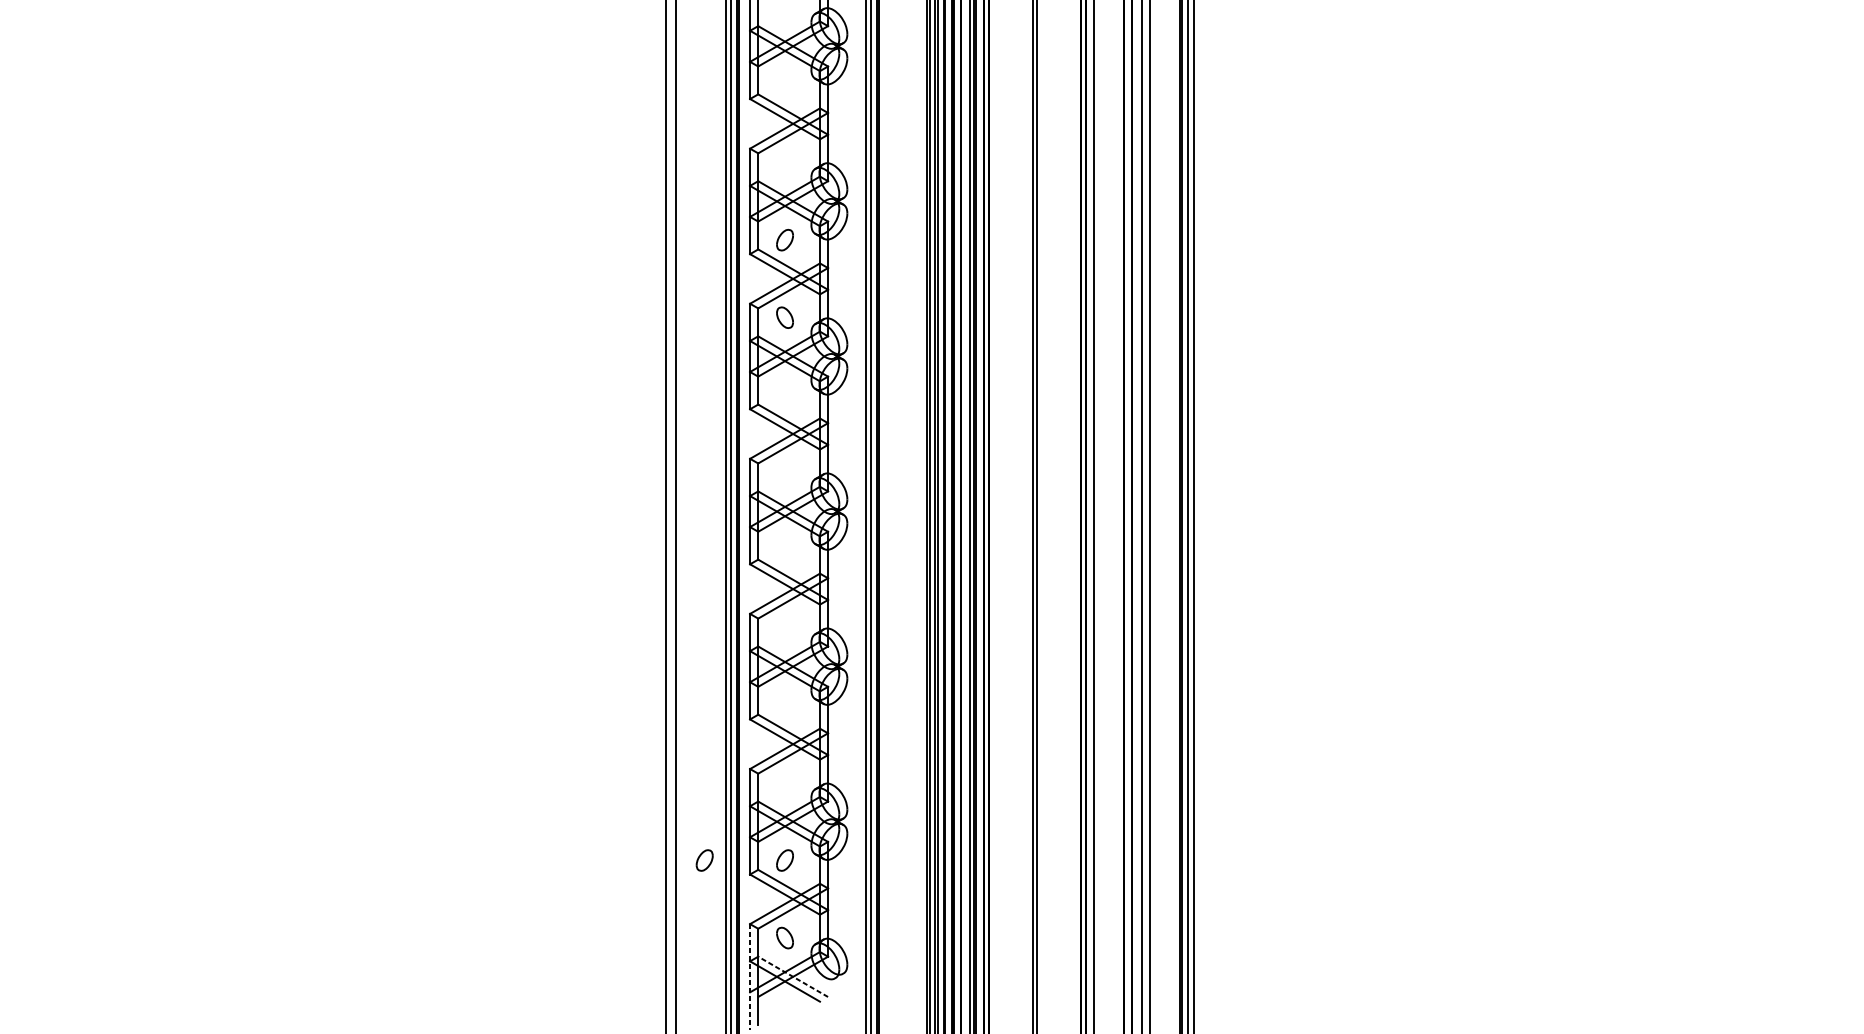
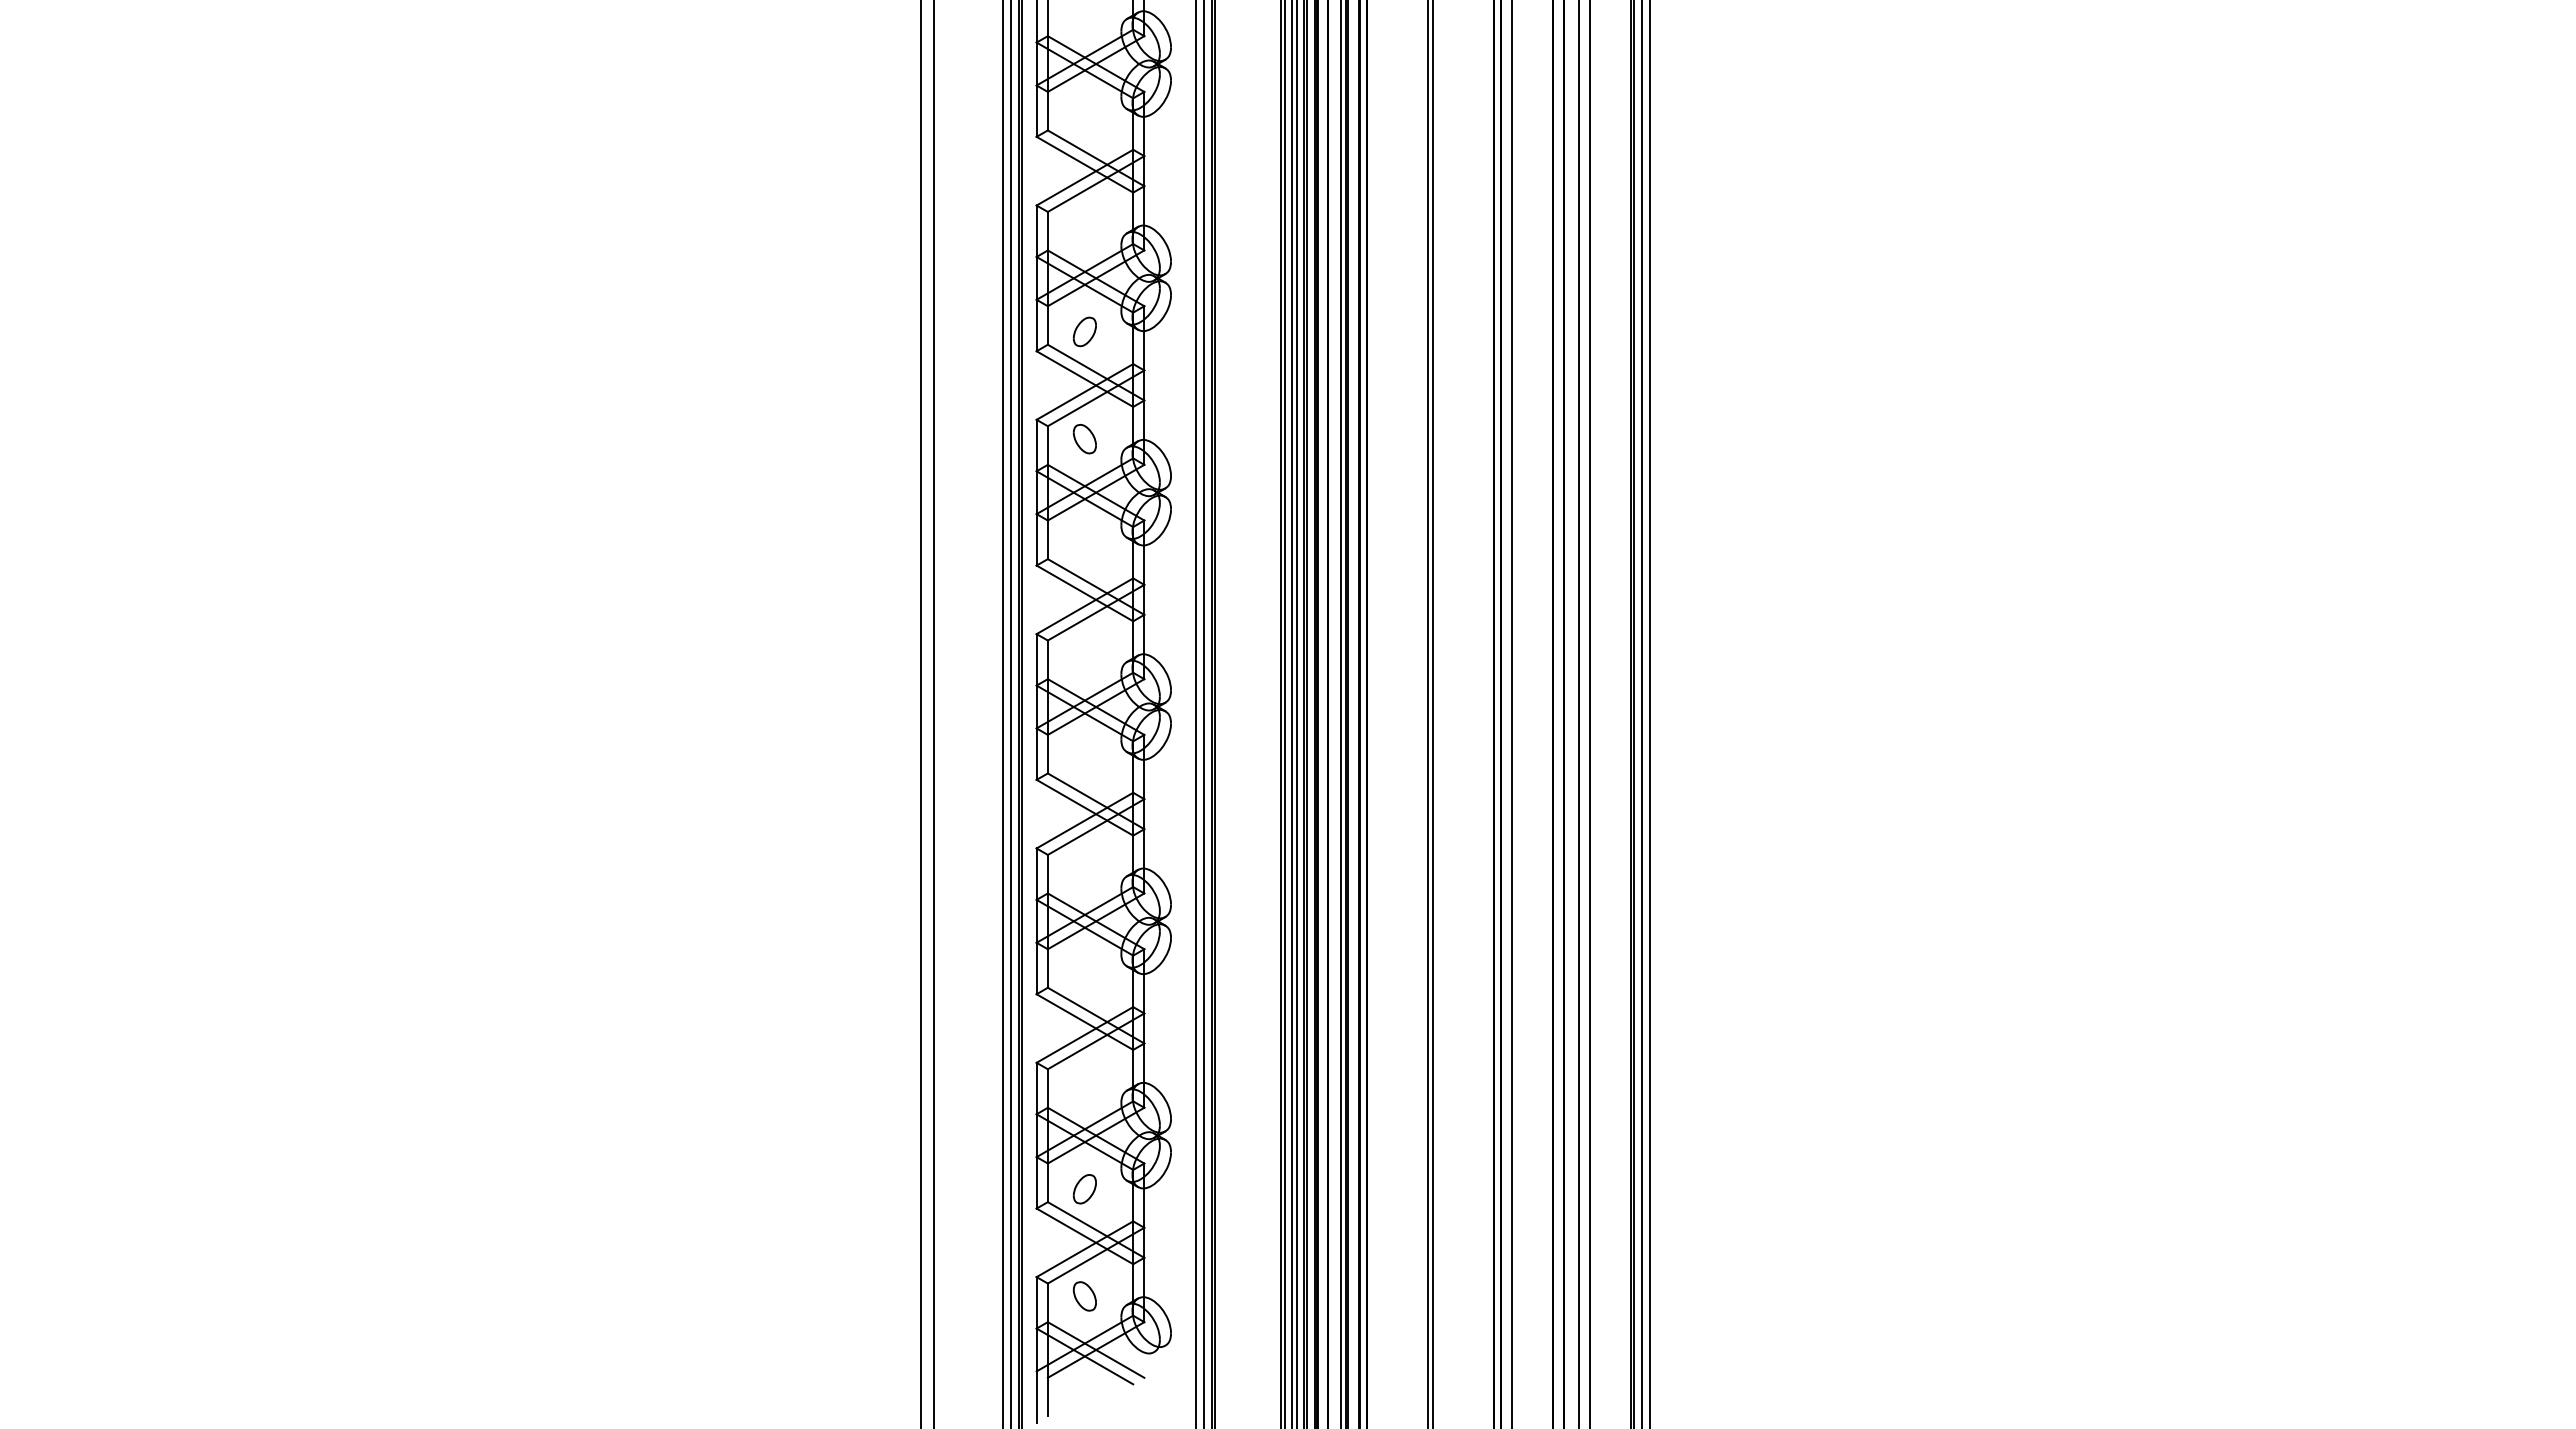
part: (704, 860) -> (973, 1189), removed
line: (750, 977) -> (1036, 1350), dashed -> solid
line: (793, 977) -> (1096, 1350), dashed -> solid

